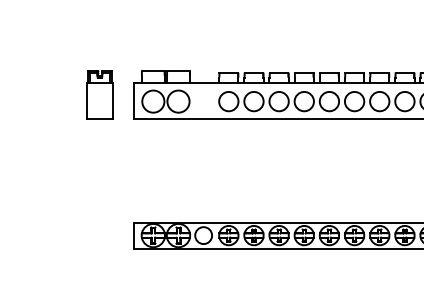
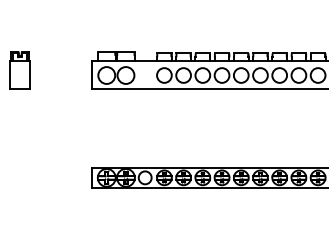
part: (99, 95) -> (19, 70), moved

